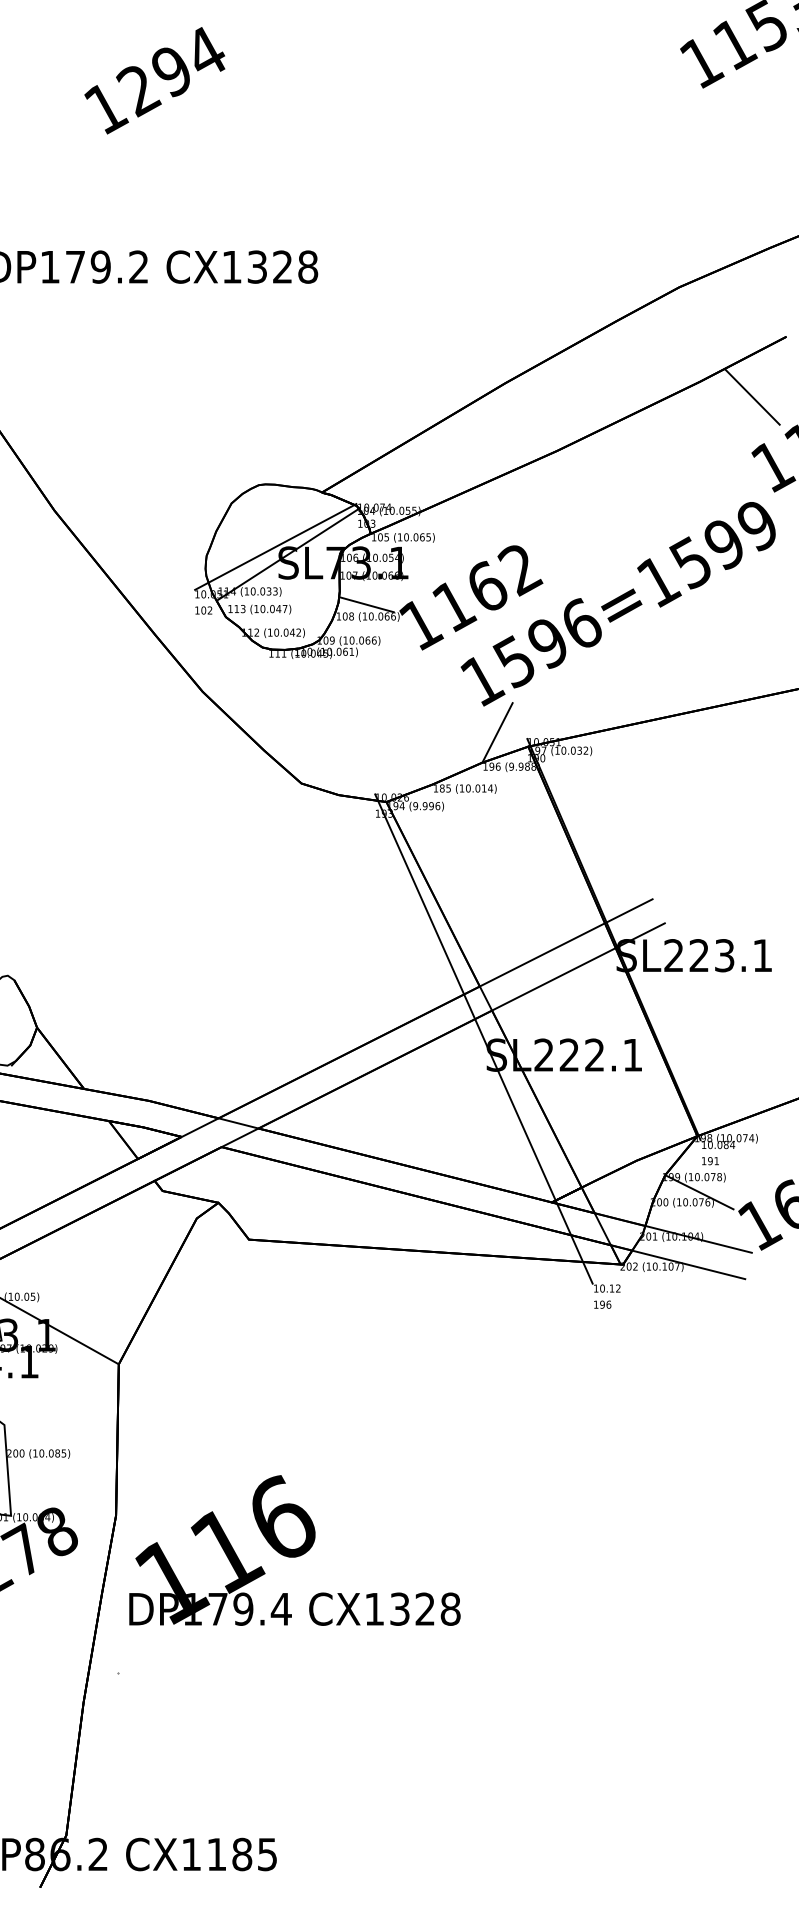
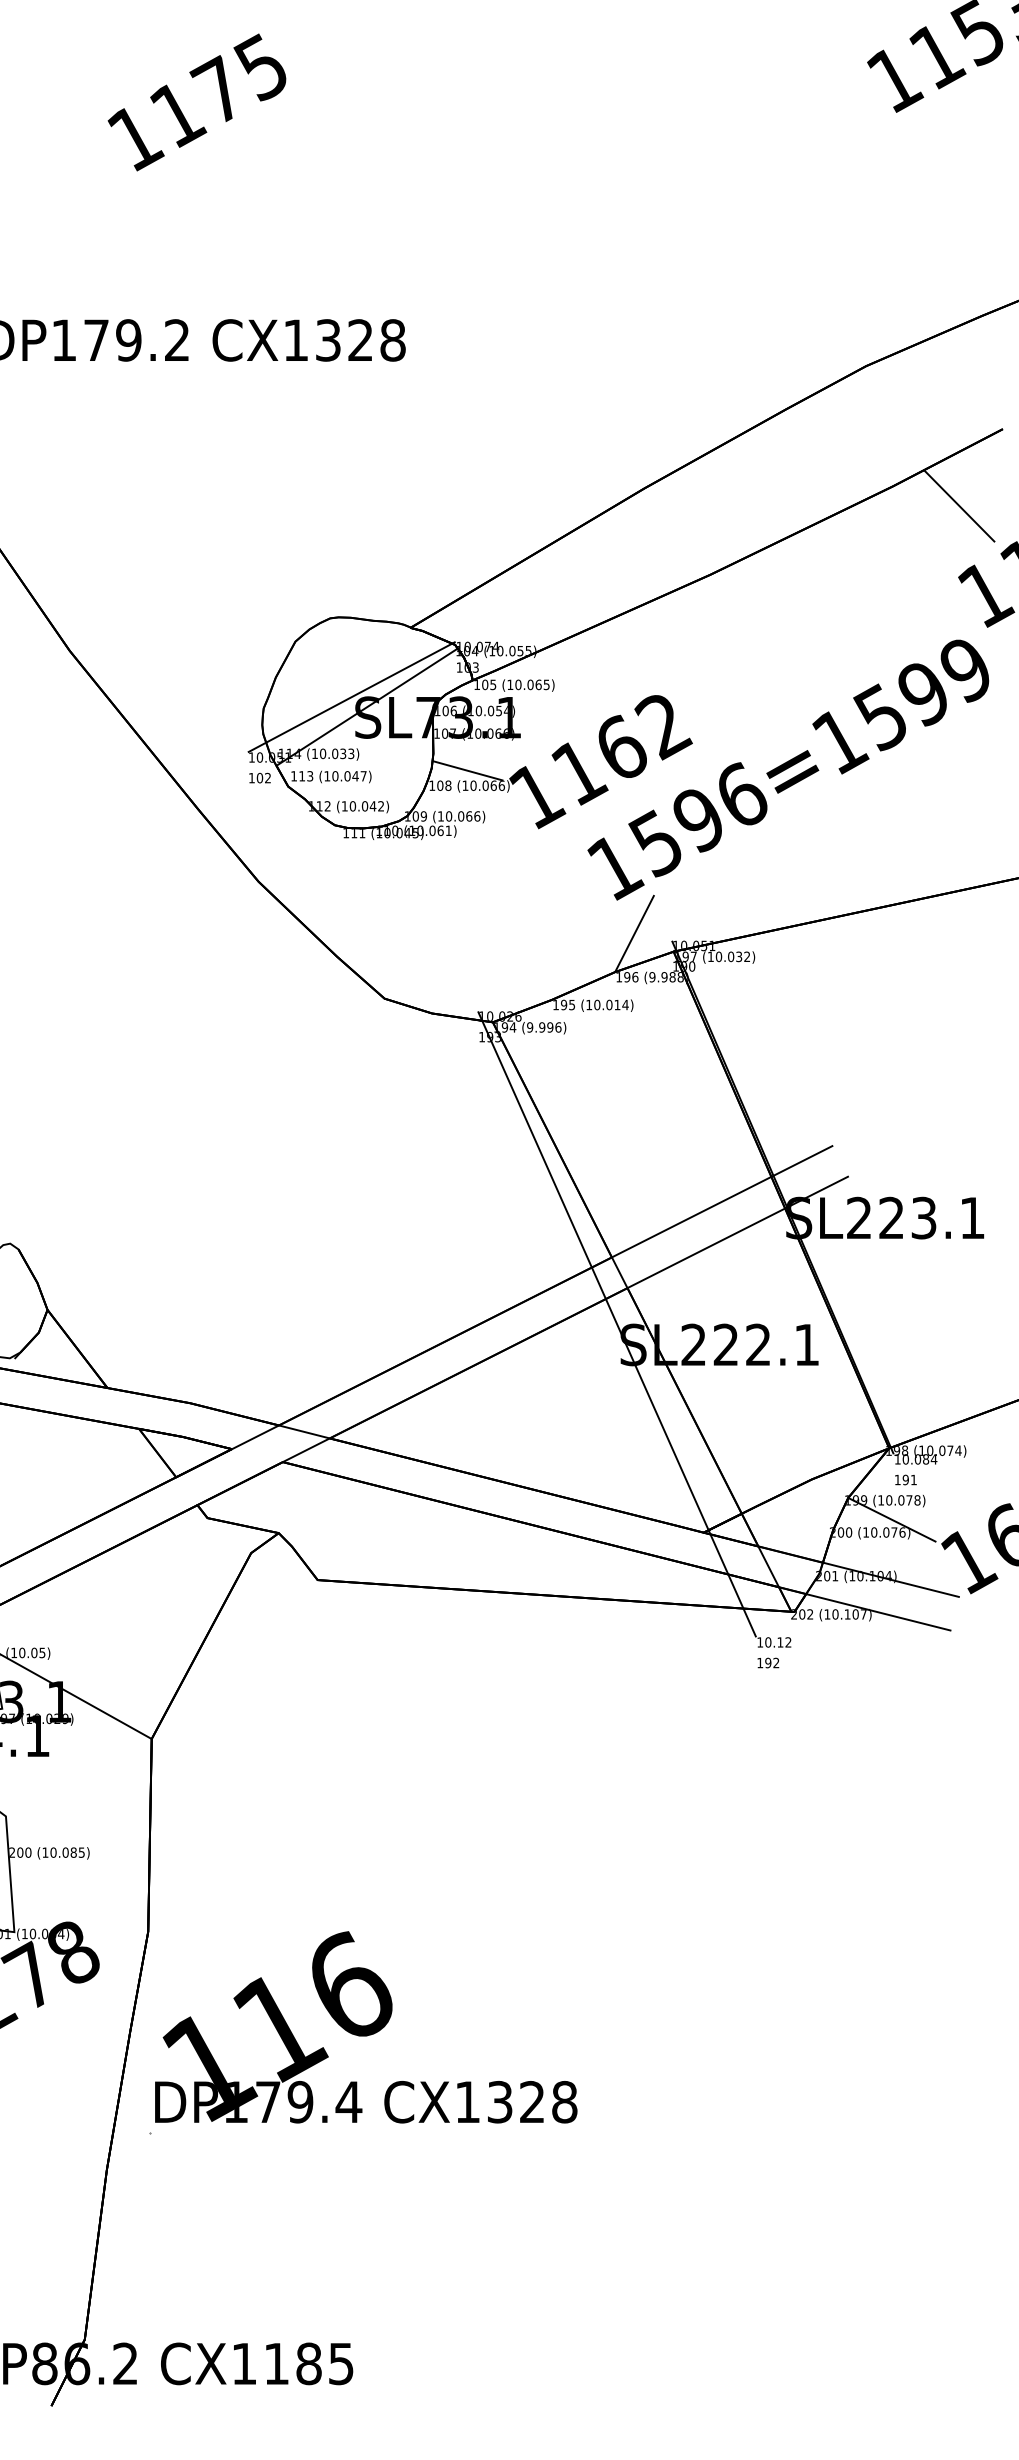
text: (170, 71) -> (217, 91), 1294 -> 1175
text: (442, 788) -> (564, 1005), 185 -> 195
text: (608, 1304) -> (776, 1662), 196 -> 192
text: (295, 1550) -> (366, 2027), moved

